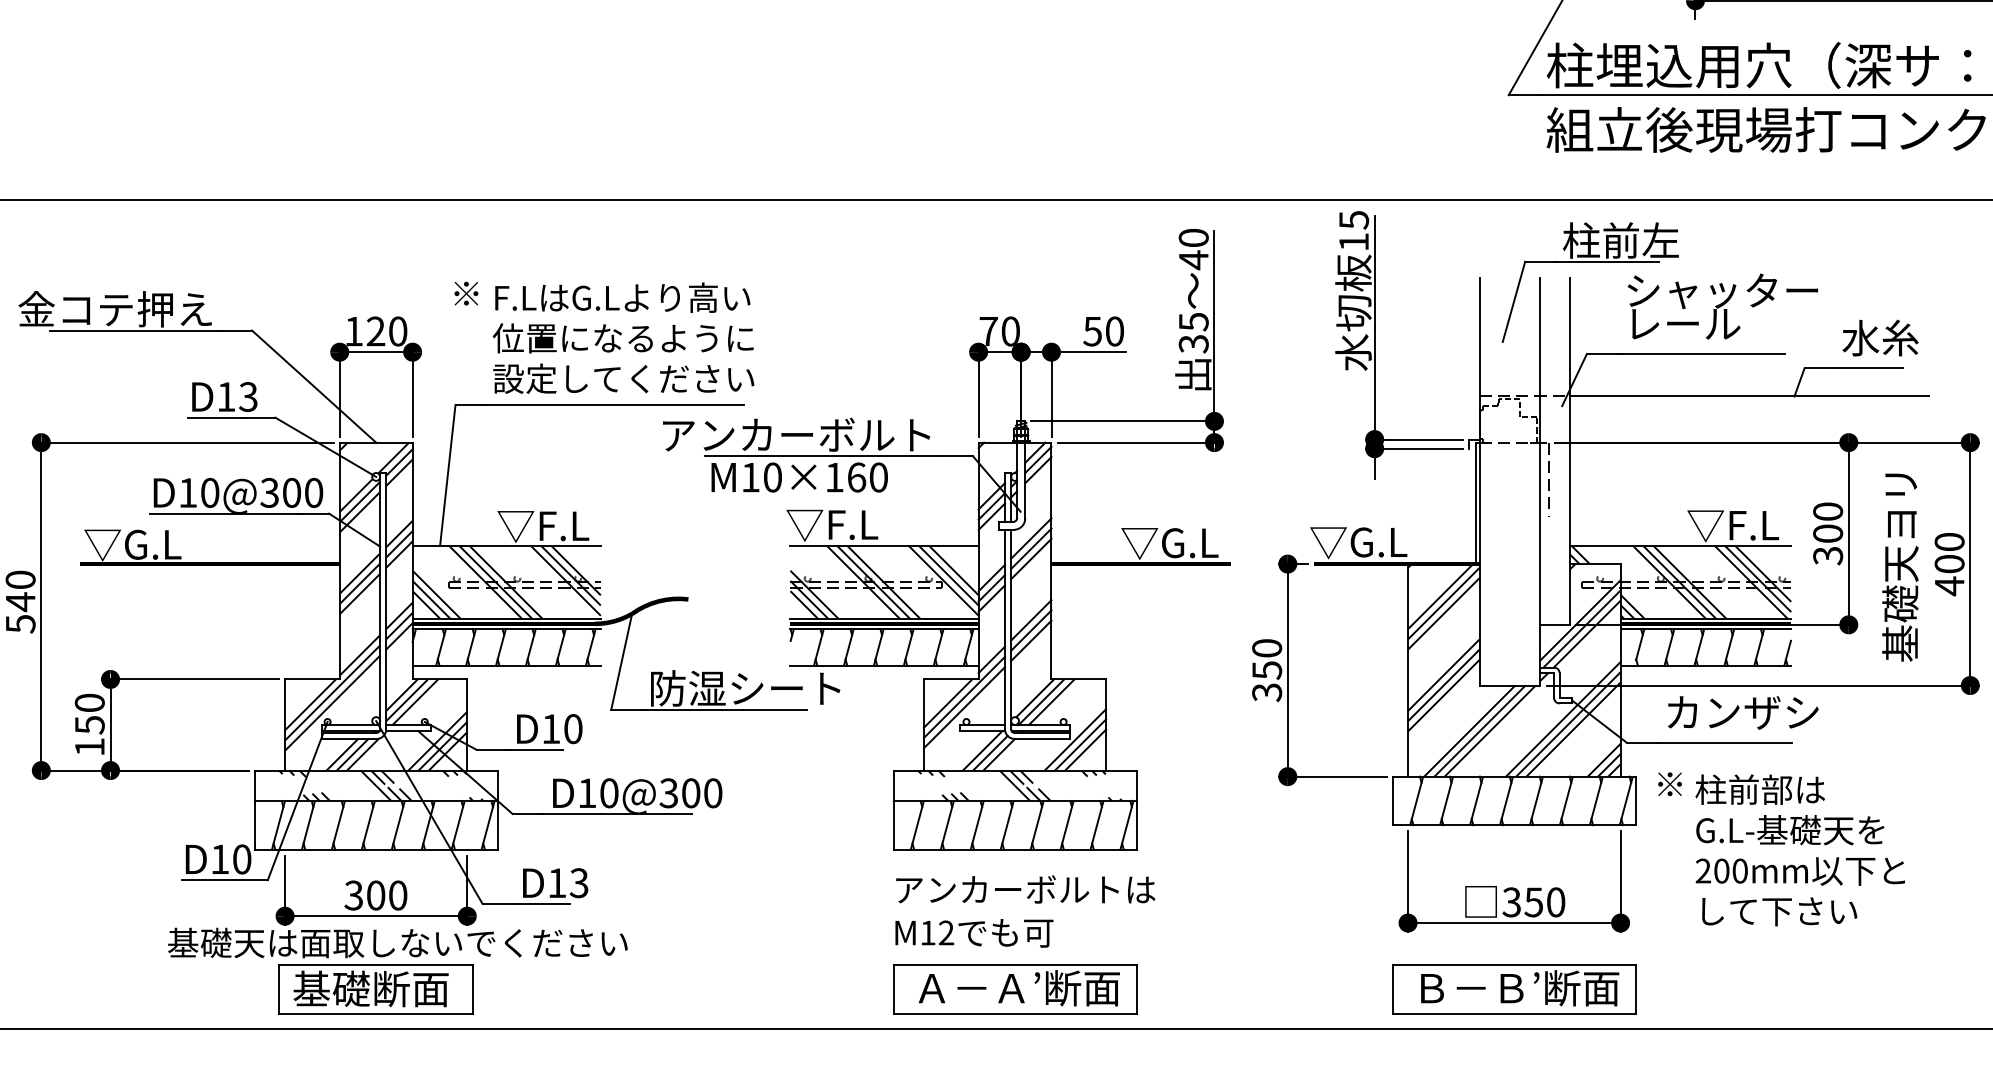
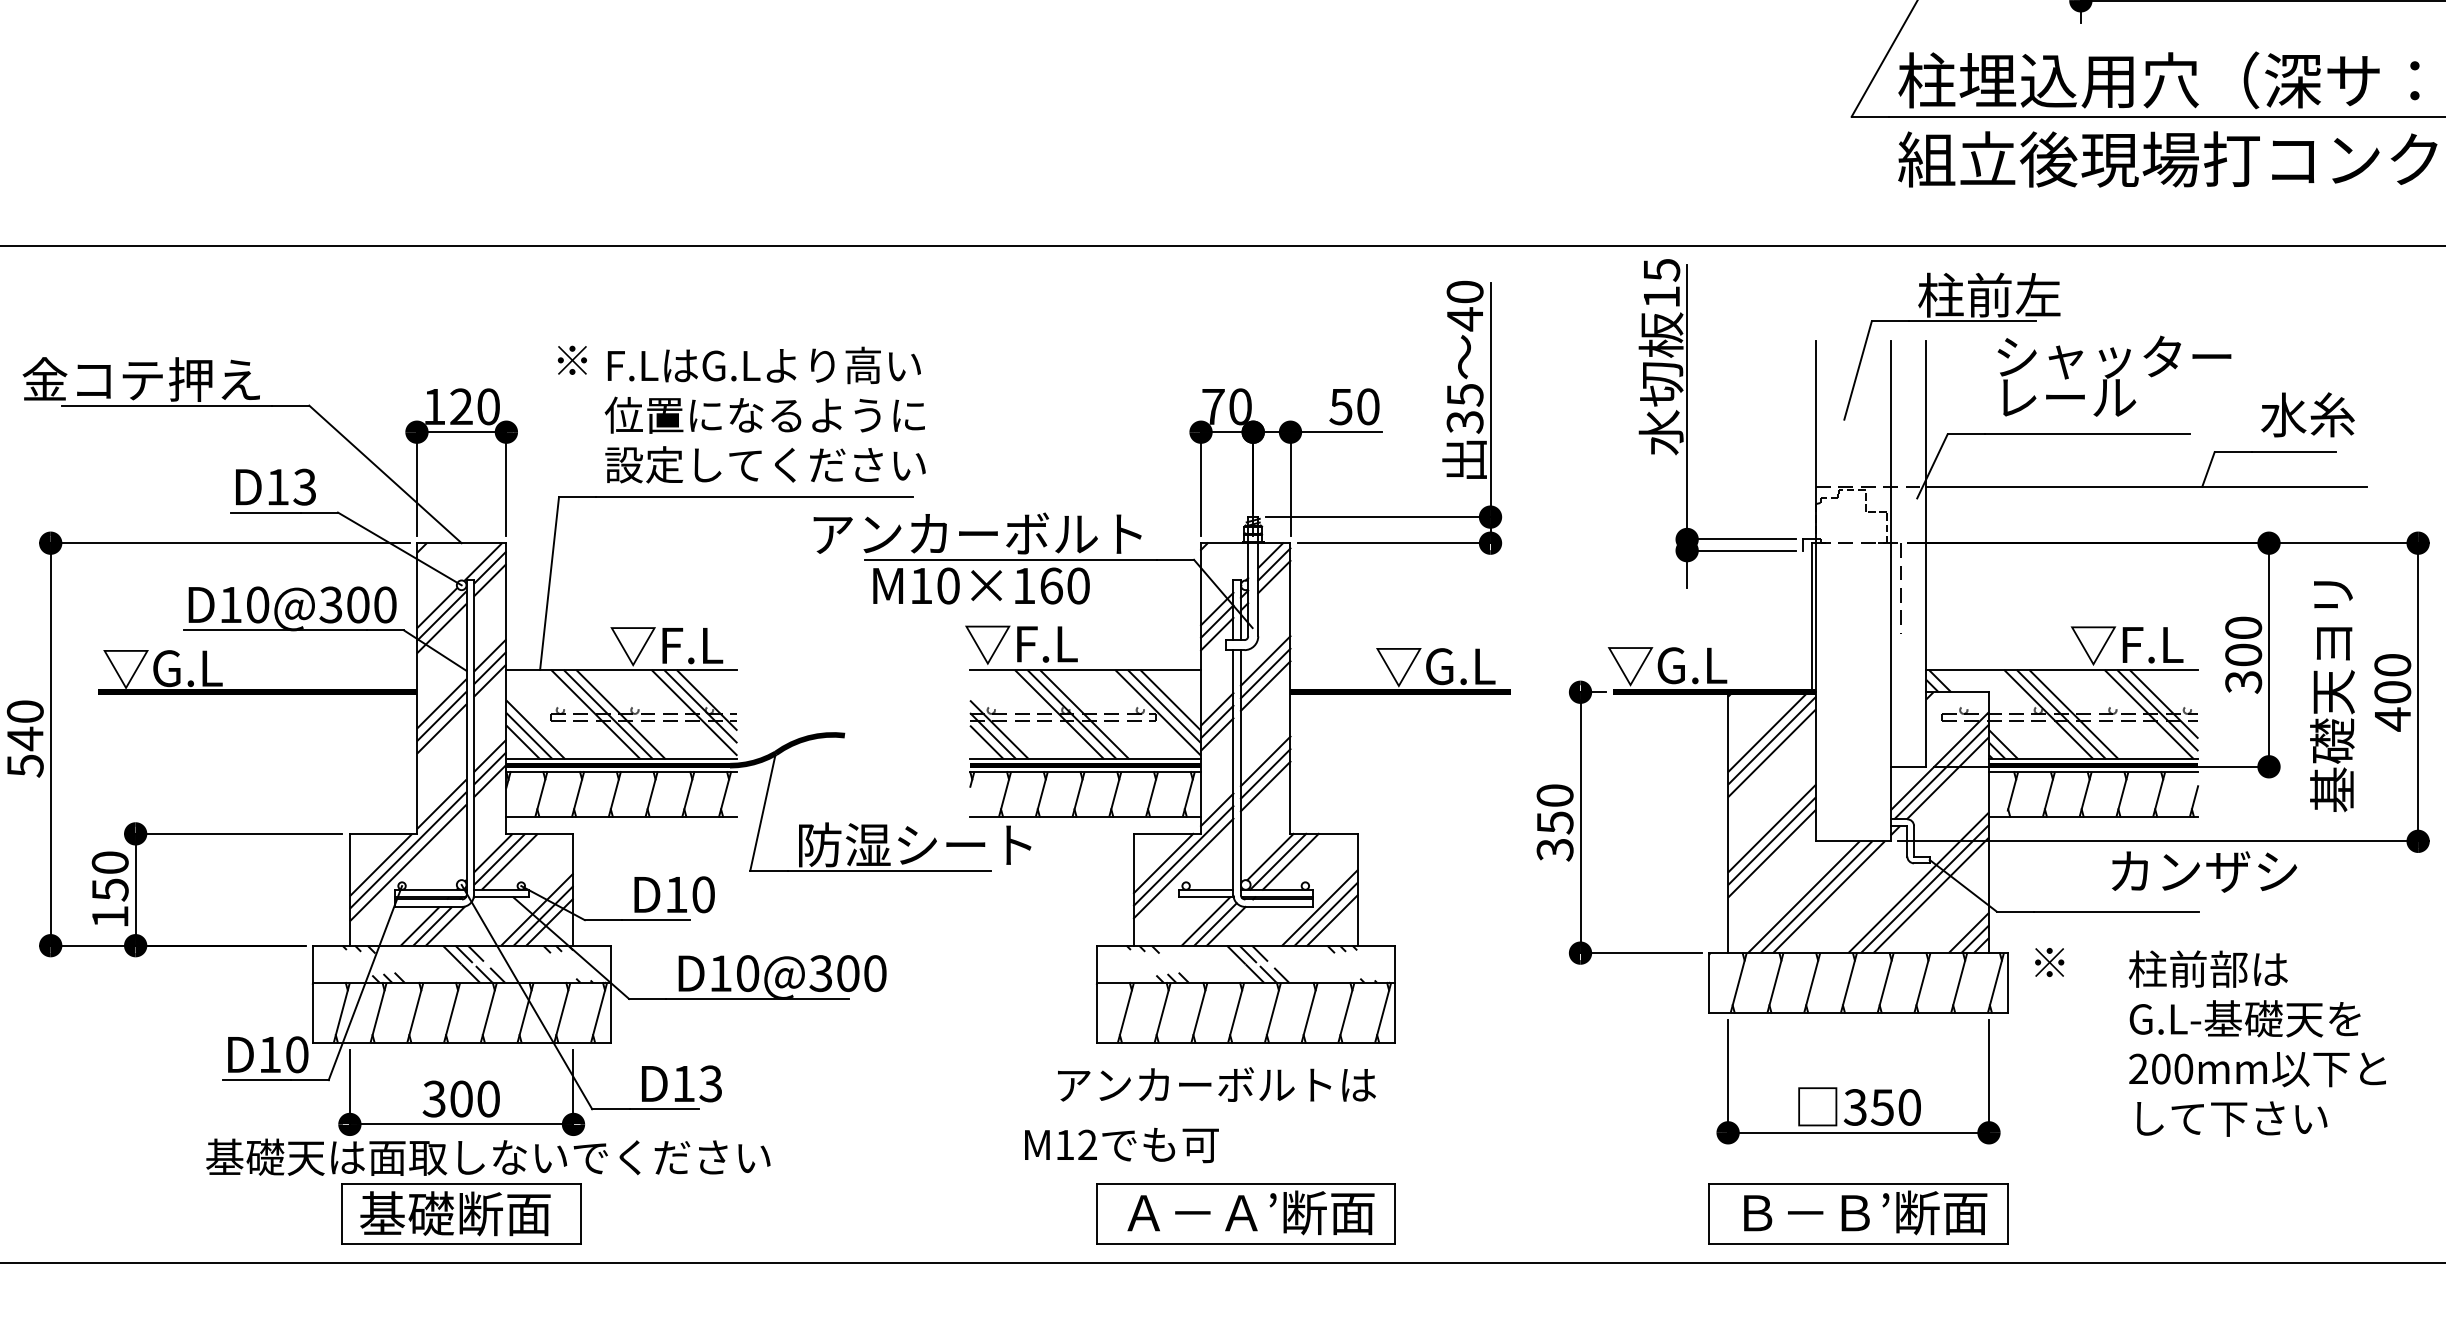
text: (1743, 712) -> (2204, 871), moved
text: (1799, 850) -> (2256, 1043), moved
text: (1025, 889) -> (1216, 1084), moved
text: (974, 933) -> (1121, 1145), moved

